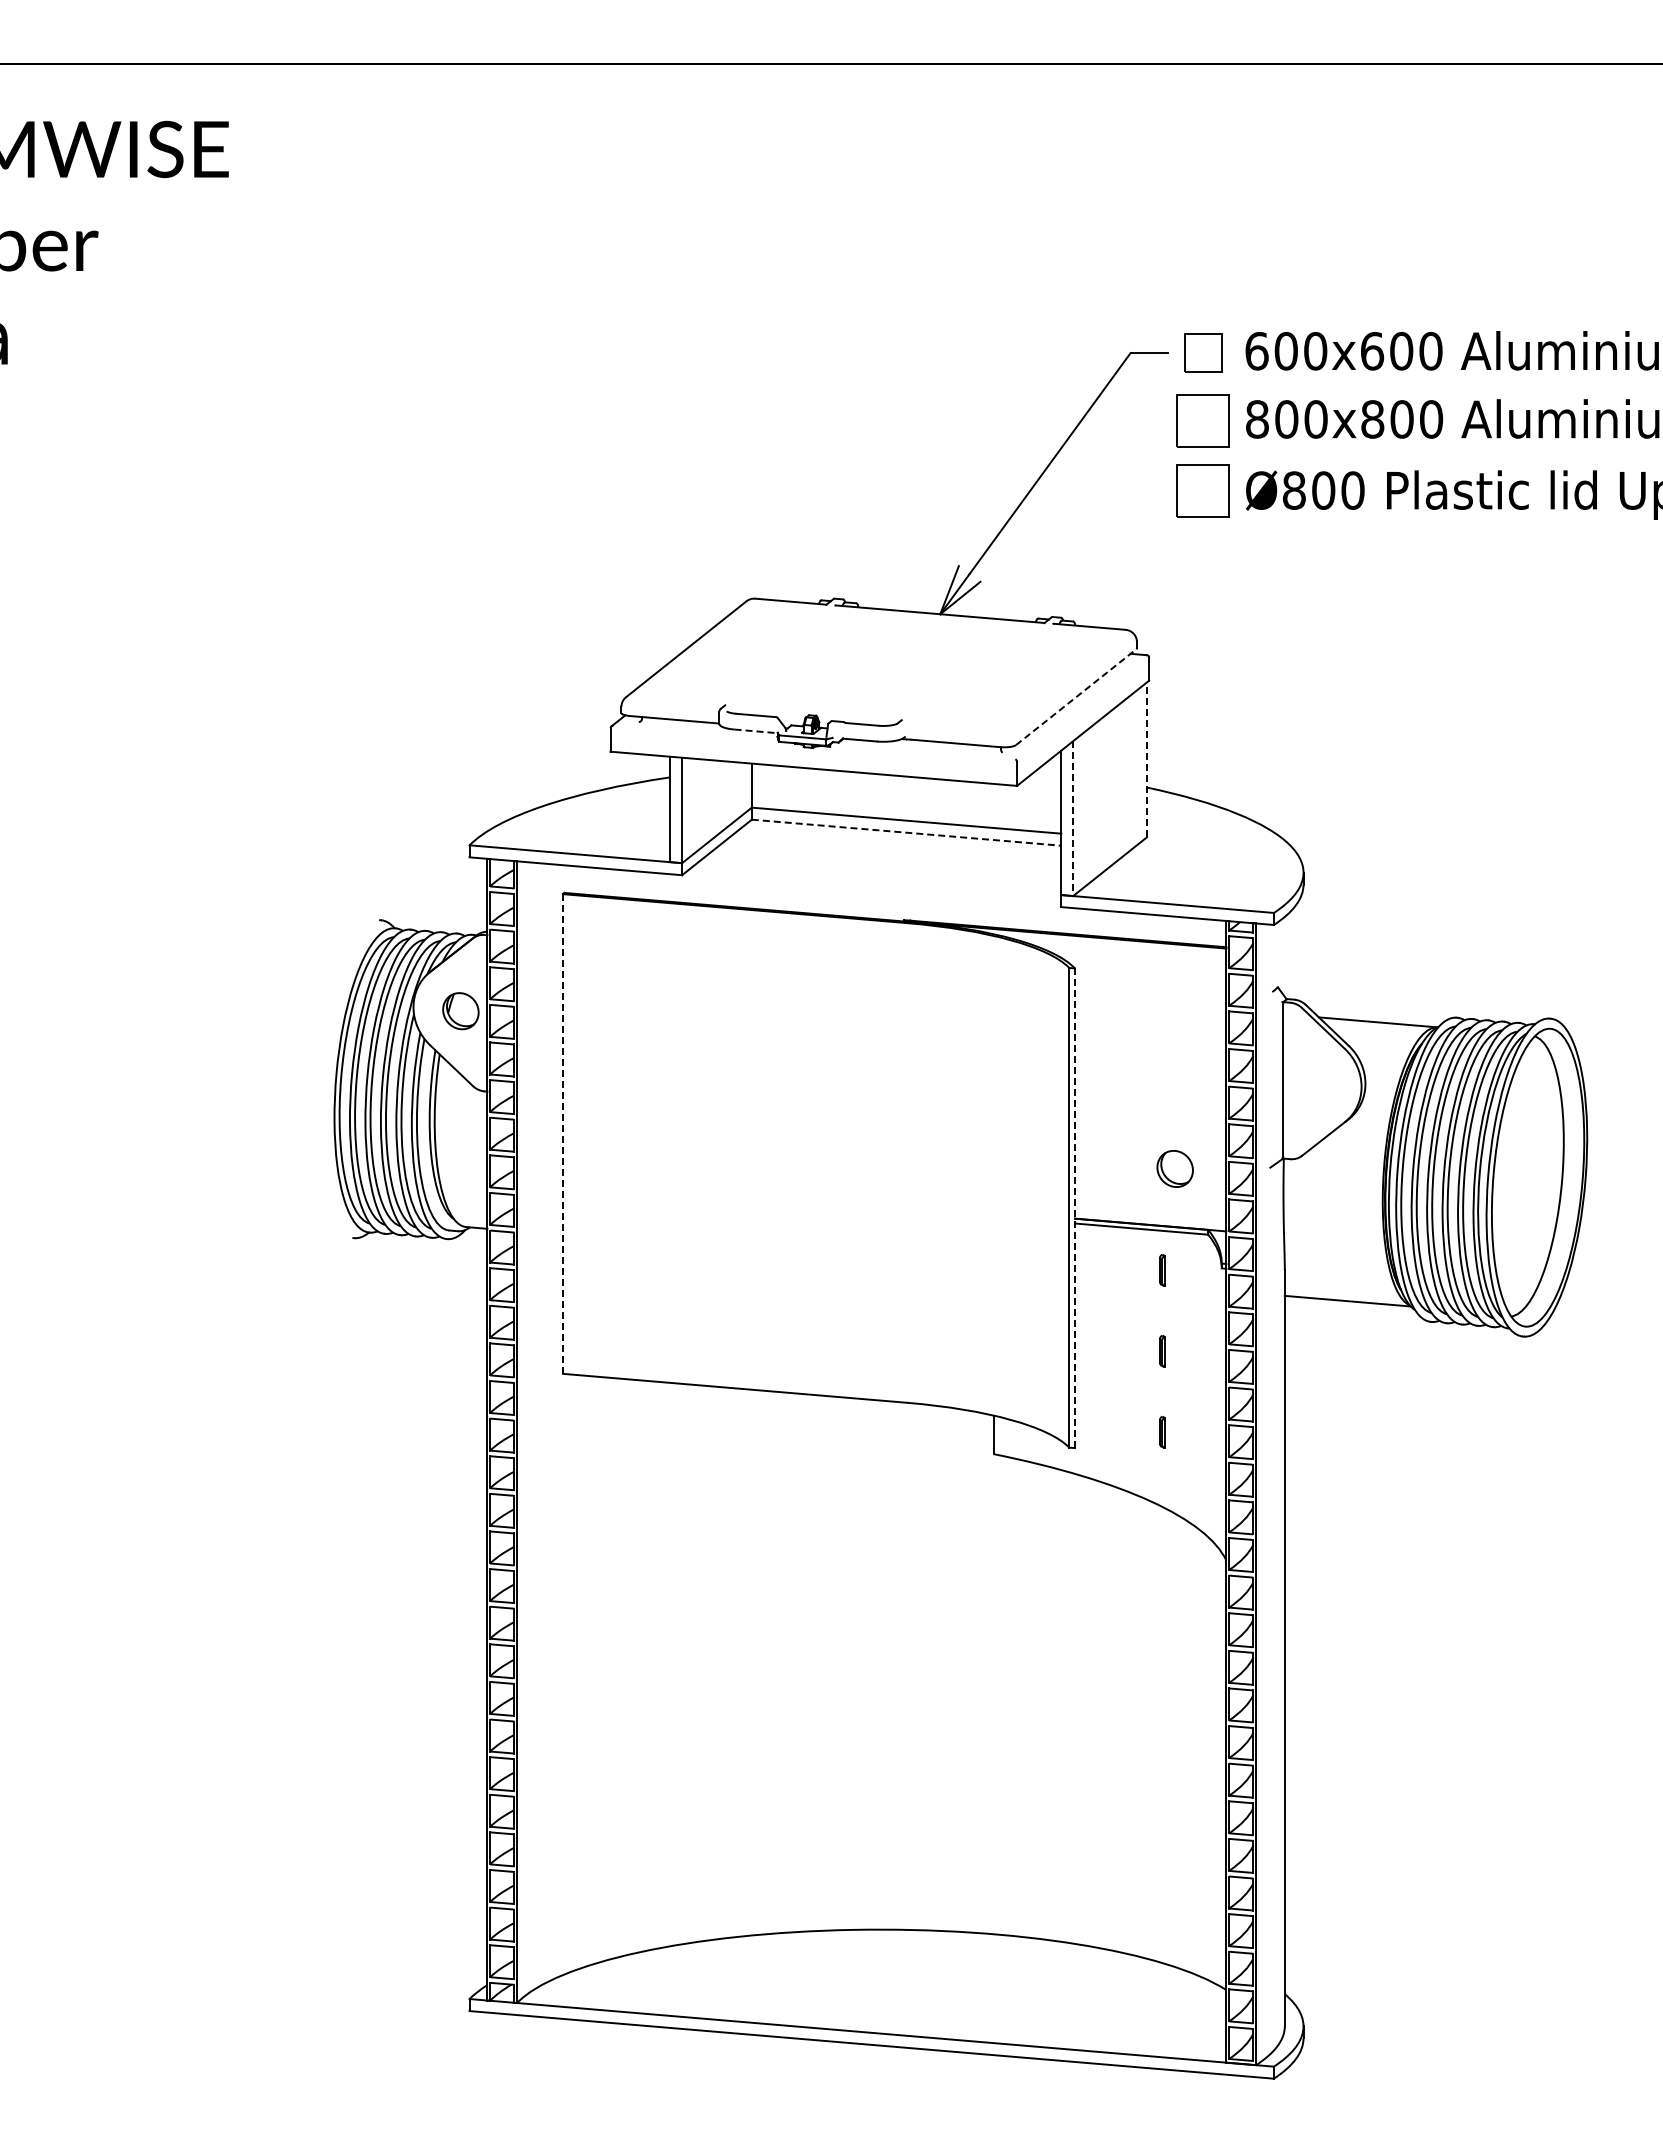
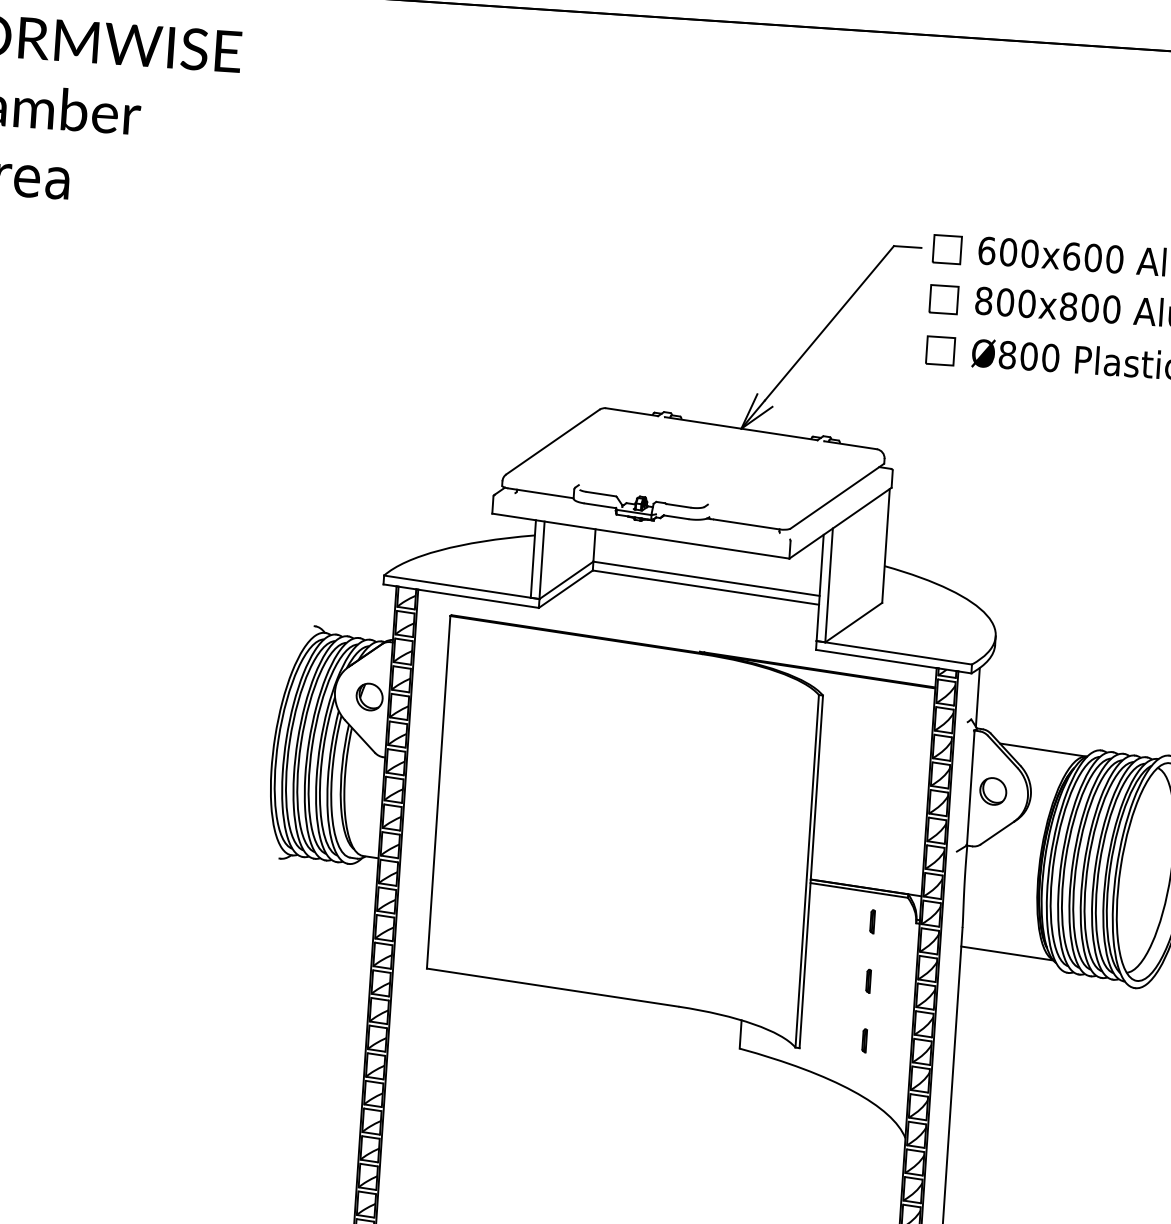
part: (1203, 421) -> (944, 299), size x0.71
part: (1202, 490) -> (940, 350), size x0.71
line: (1076, 697) -> (837, 496), dashed -> solid
line: (756, 731) -> (600, 505), dashed -> solid
line: (1146, 759) -> (885, 545), dashed -> solid
line: (1073, 819) -> (829, 586), dashed -> solid
line: (907, 832) -> (706, 587), dashed -> solid
line: (1284, 956) -> (977, 697), added
line: (562, 1134) -> (438, 792), dashed -> solid
part: (1174, 1168) -> (992, 791), moved
line: (1074, 1208) -> (811, 872), dashed -> solid

